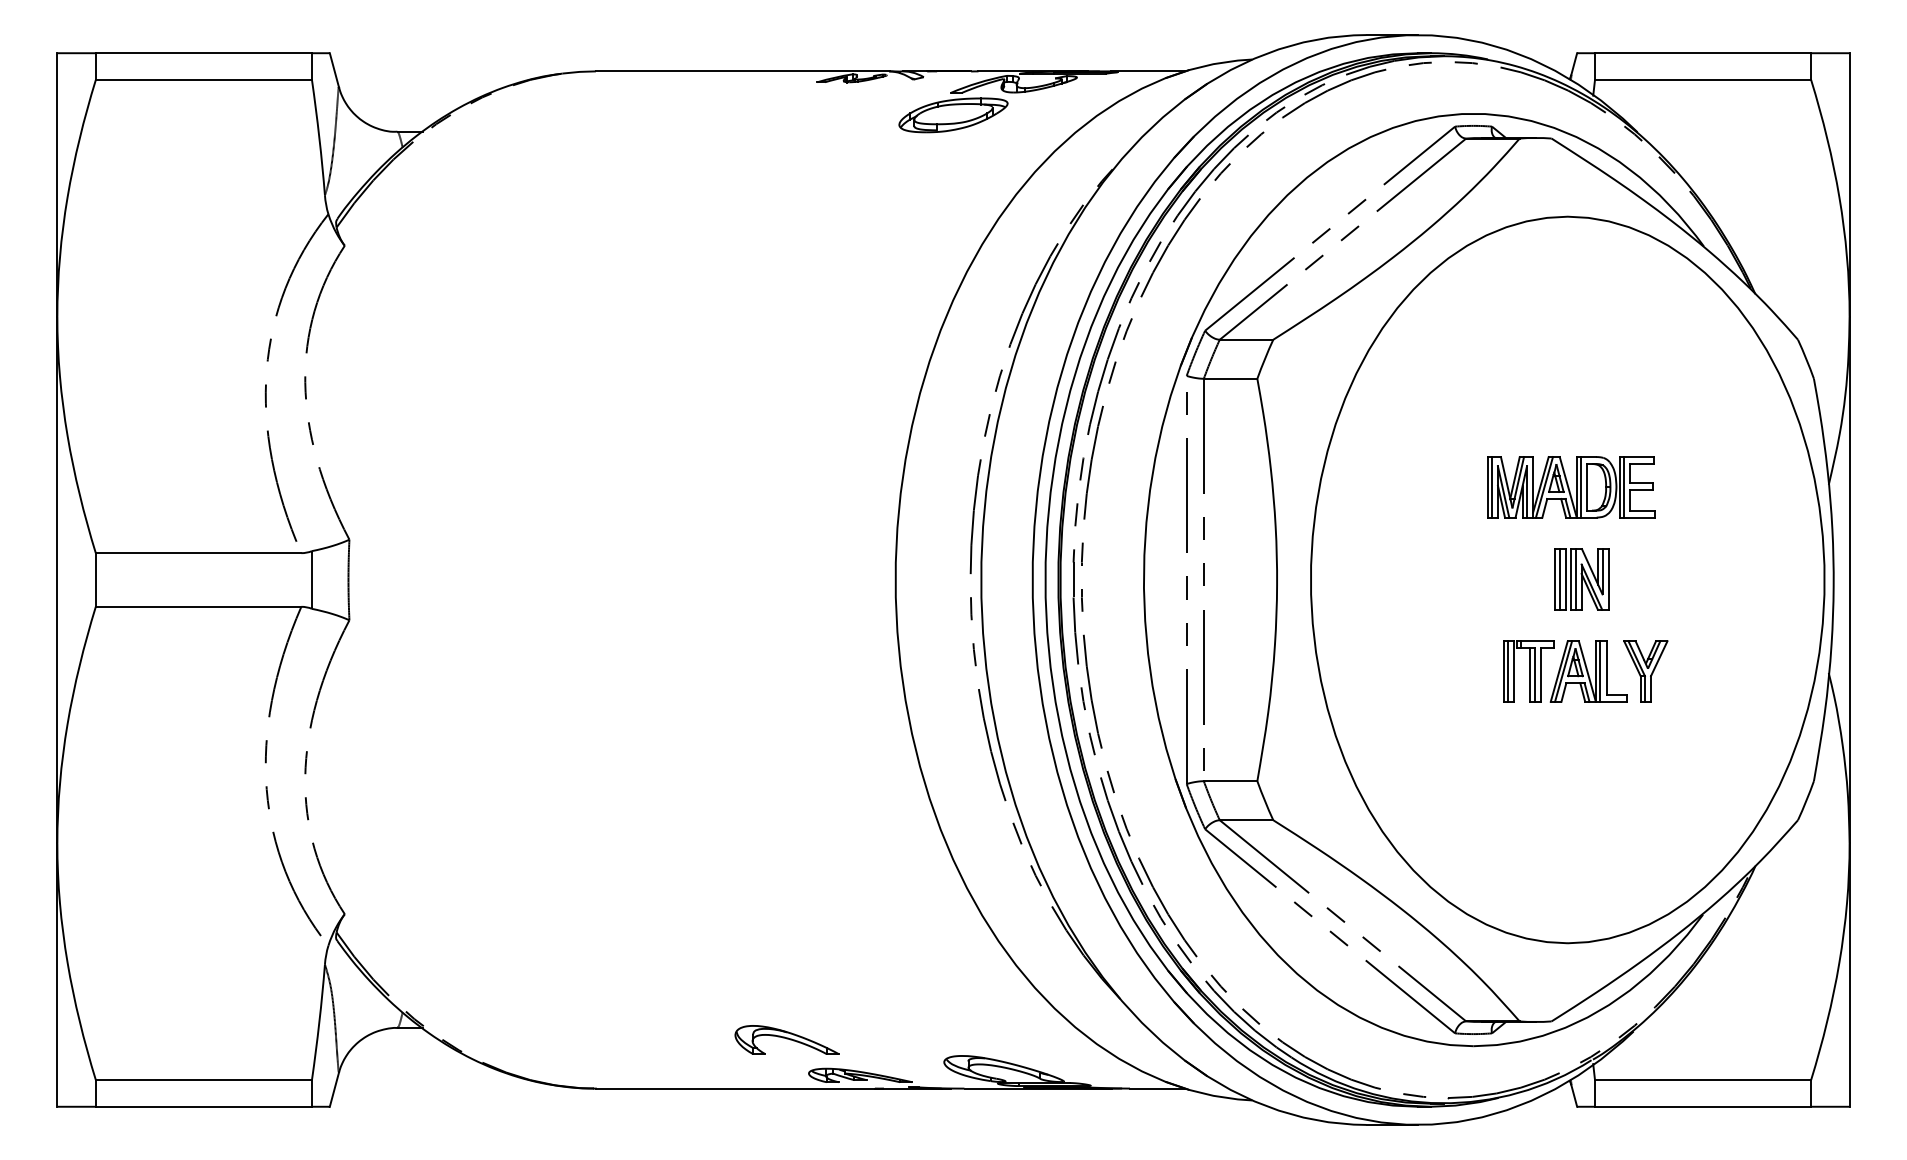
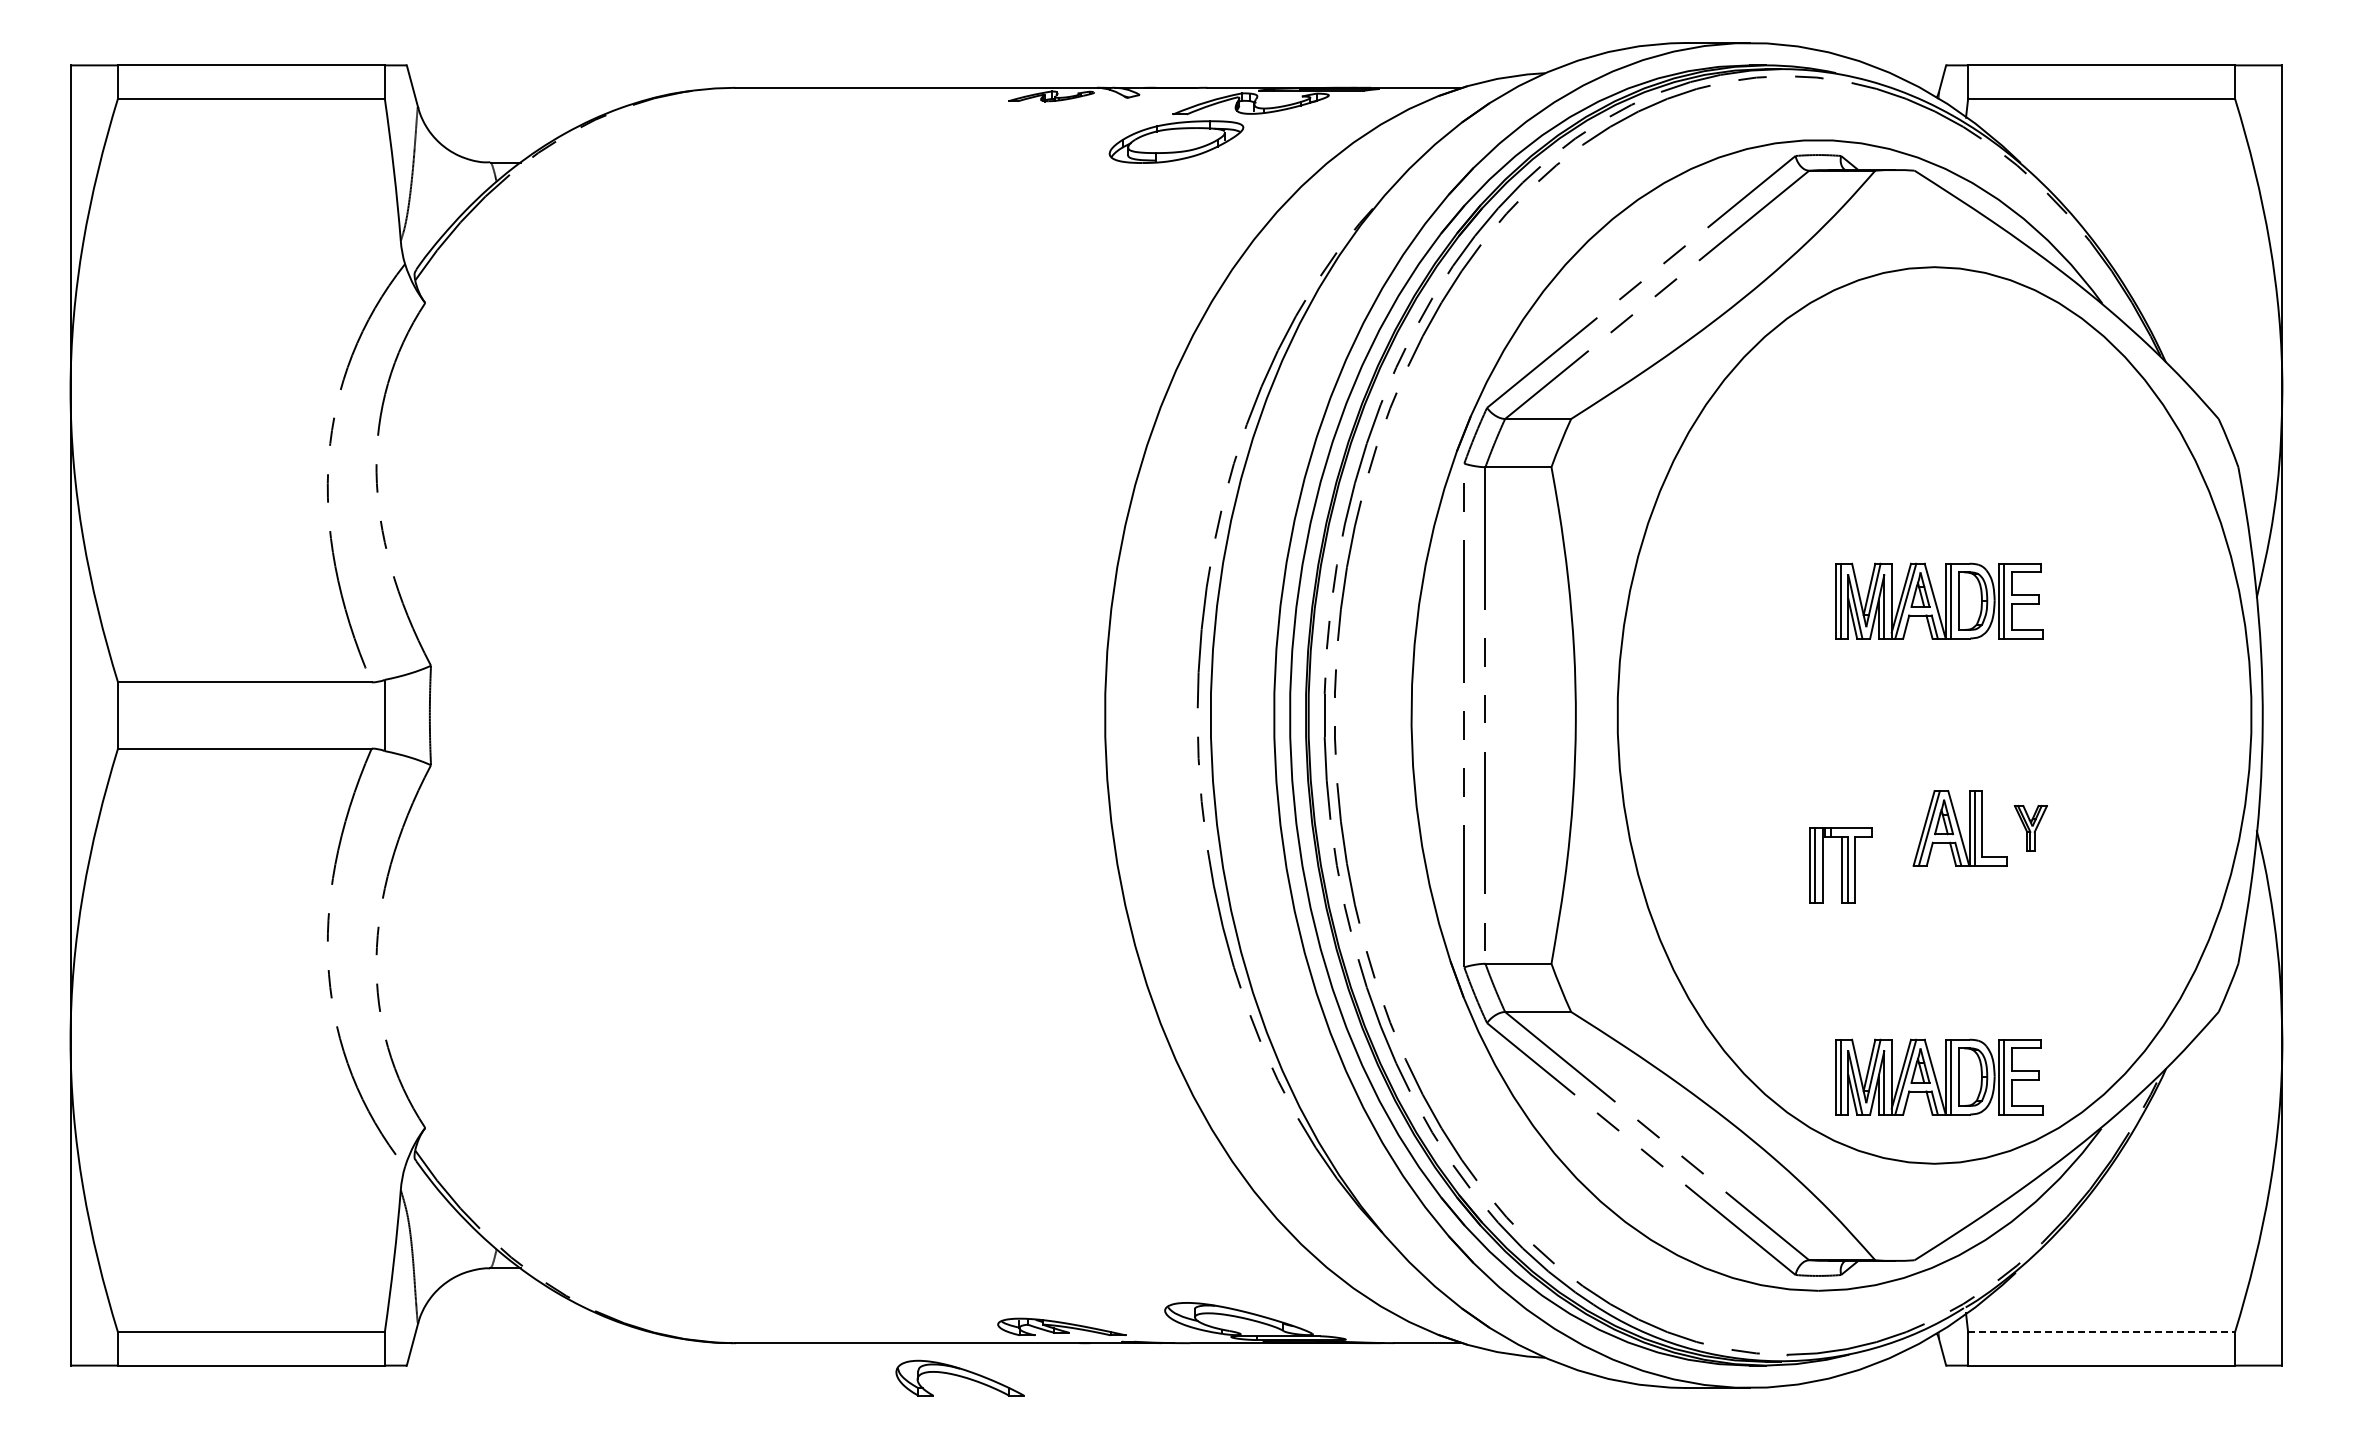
part: (1581, 579) -> (1951, 714), removed
part: (1528, 671) -> (1840, 865), moved
part: (1645, 671) -> (2030, 828), size x0.6
part: (1571, 872) -> (1939, 1076), added
part: (786, 1039) -> (959, 1377), moved
line: (1703, 1079) -> (2102, 1332), solid -> dashed

